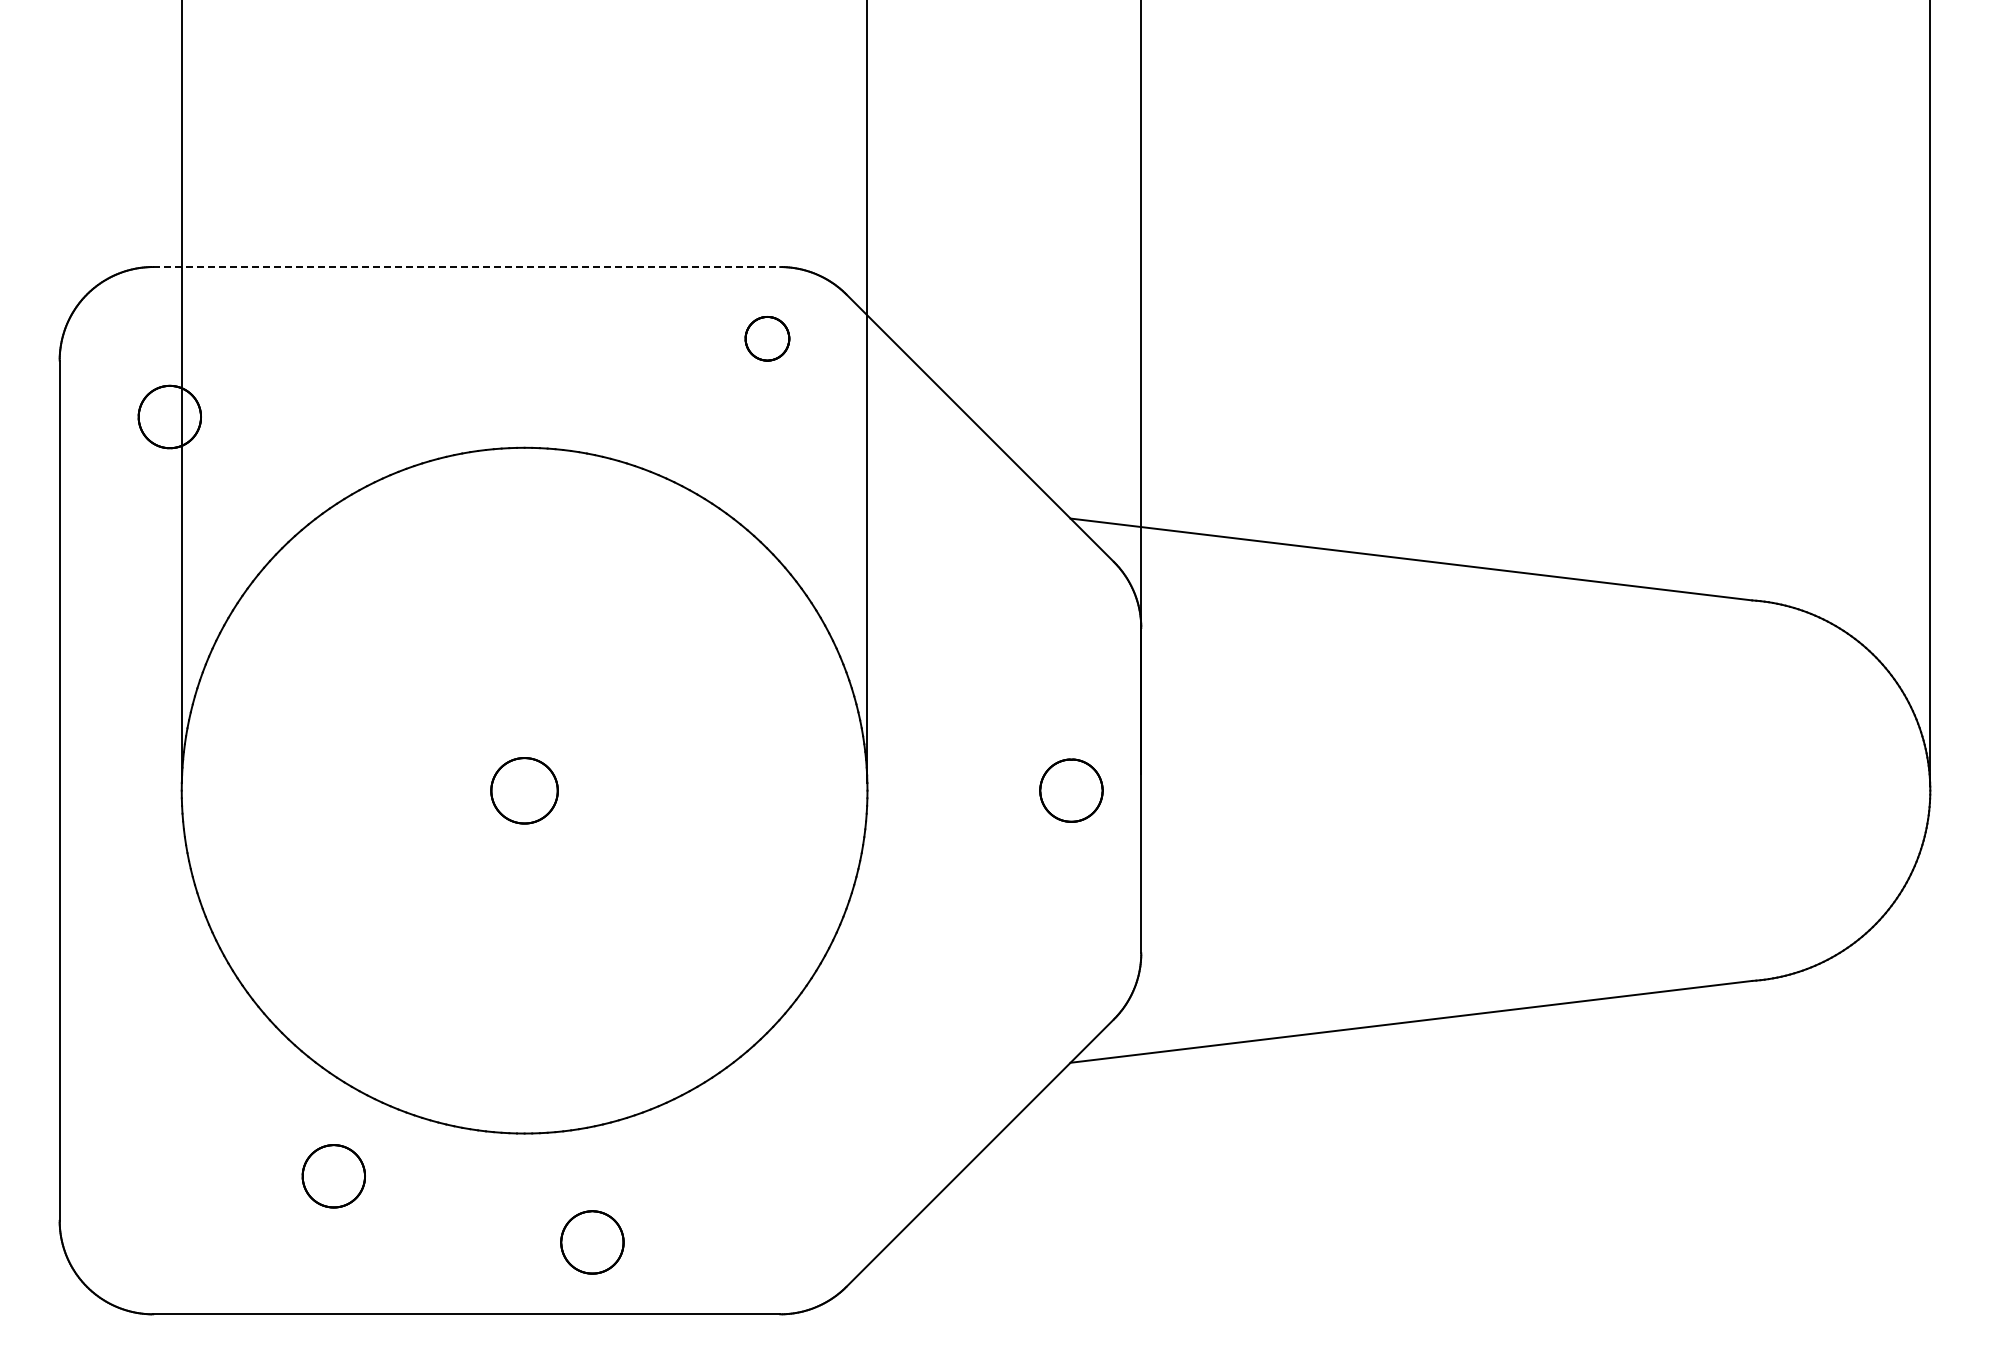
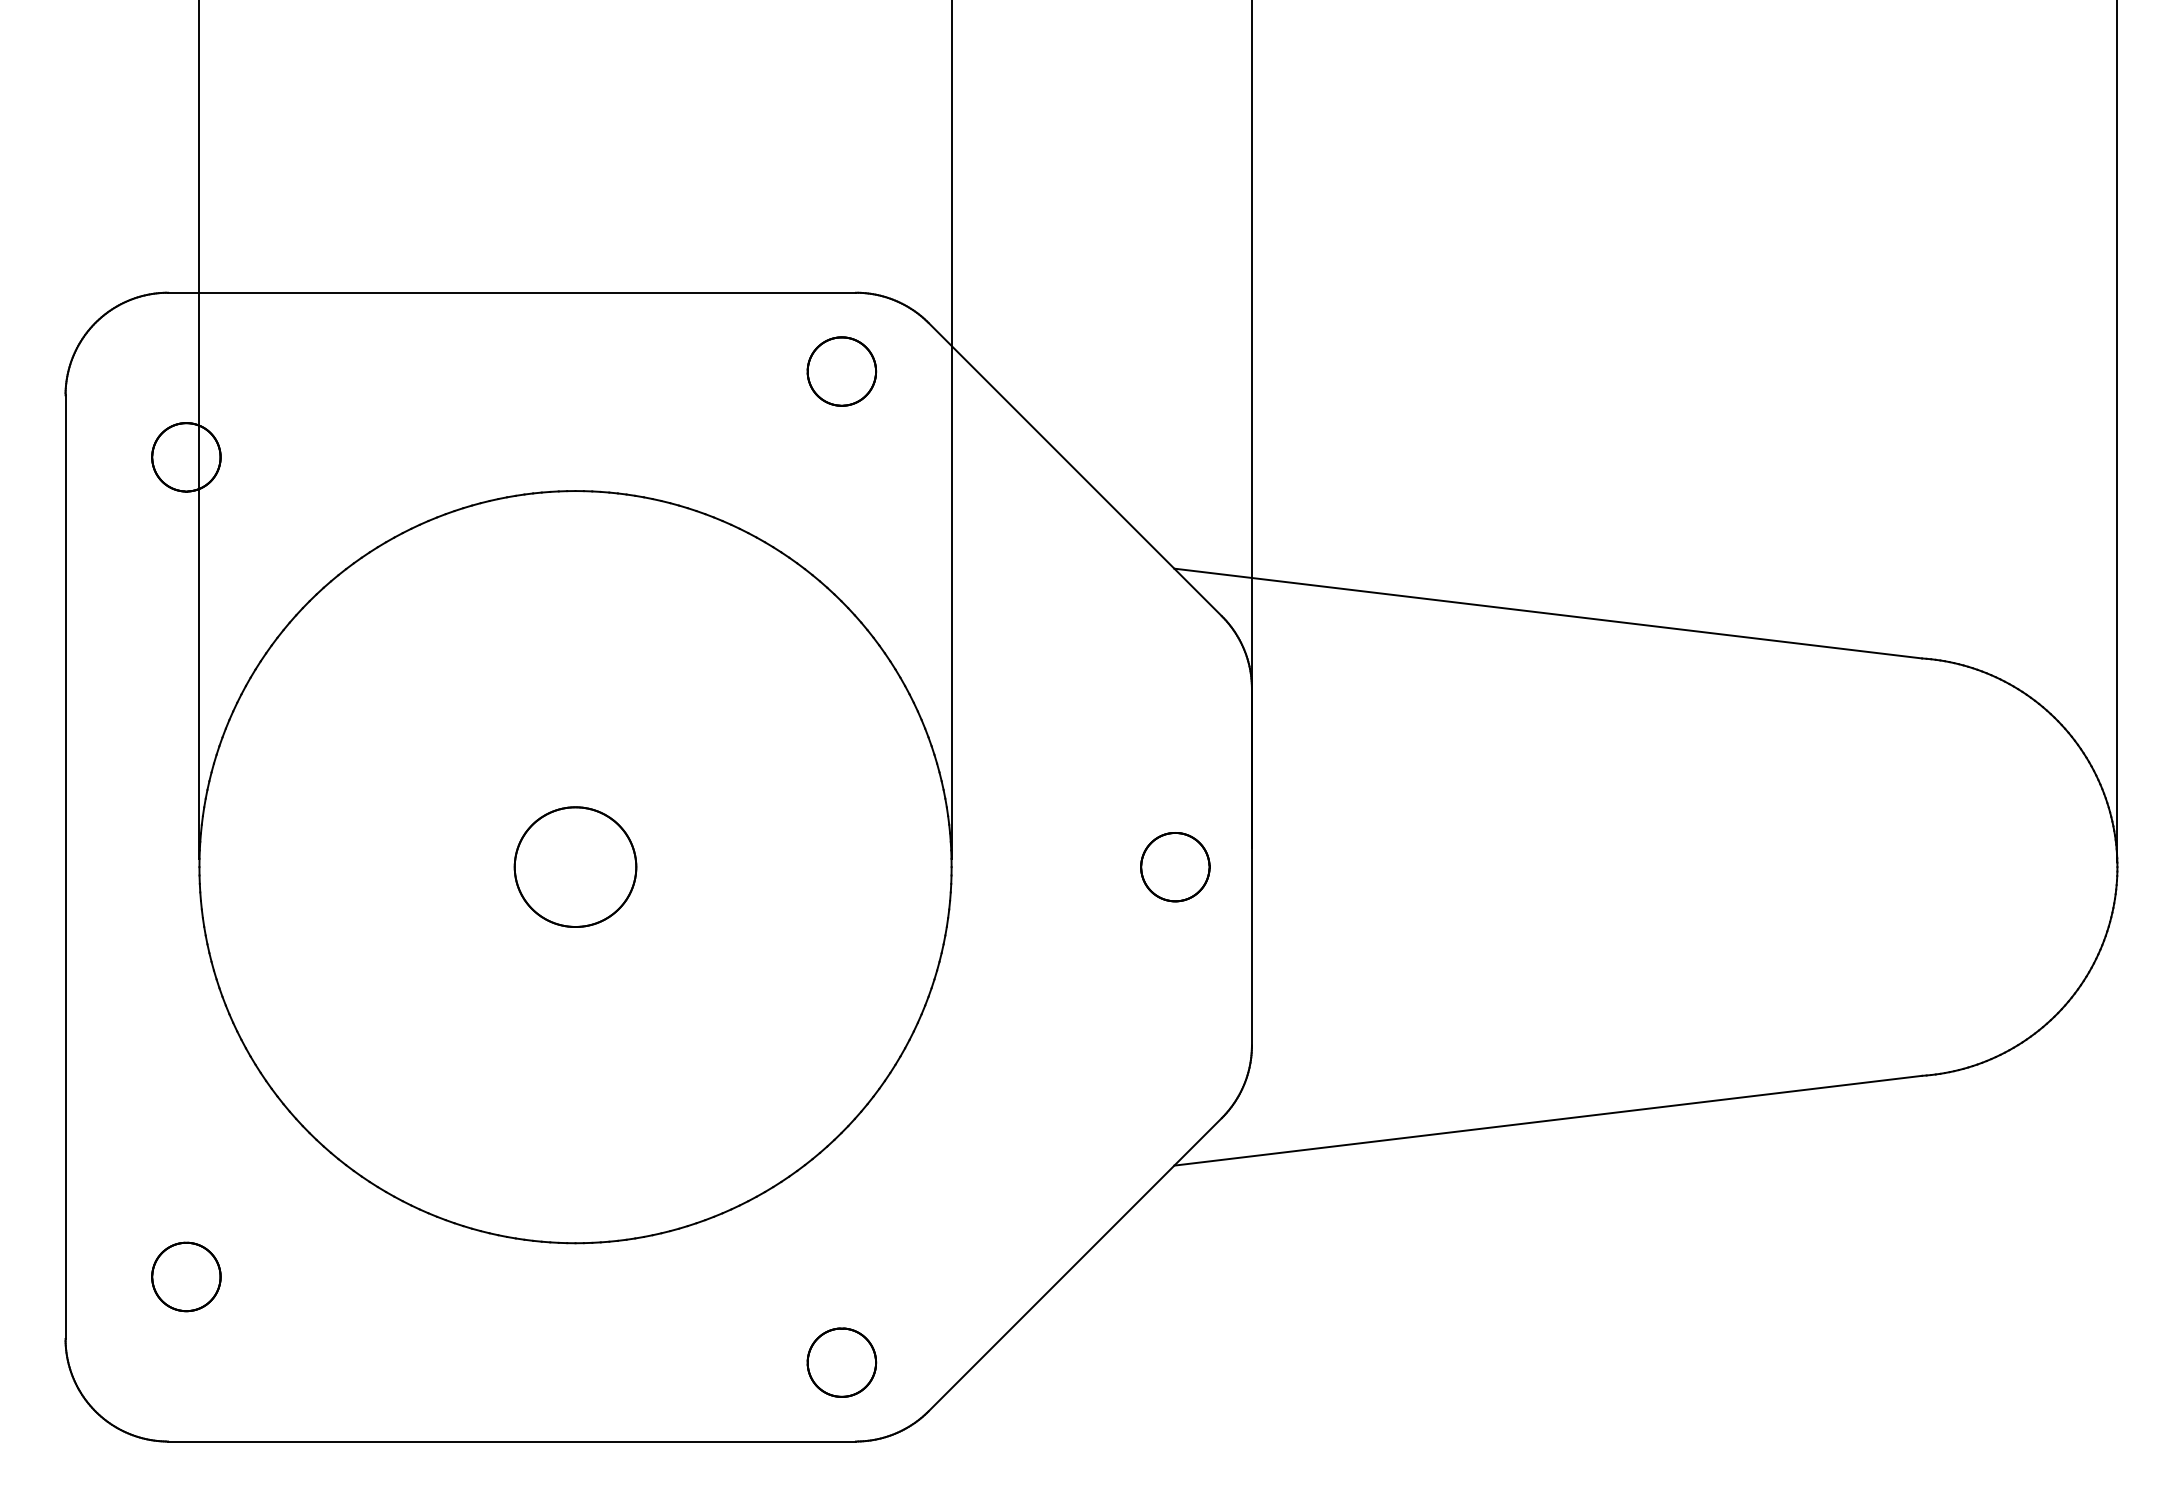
line: (466, 267) -> (511, 293), dashed -> solid
part: (767, 338) -> (841, 371), size x1.43
part: (524, 790) -> (575, 866), size x1.67
part: (333, 1176) -> (186, 1277), moved
part: (592, 1242) -> (841, 1362), moved

